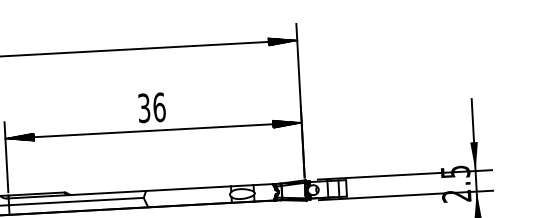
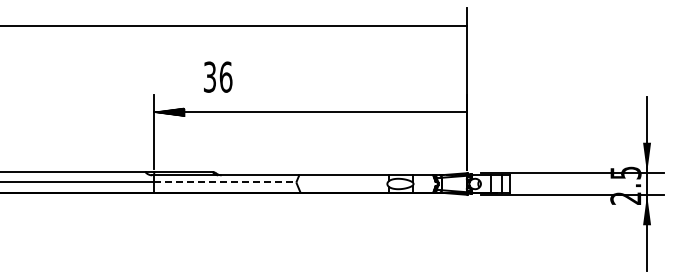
hatch: (282, 41) -> (451, 25), removed
text: (152, 107) -> (218, 76), moved
hatch: (287, 123) -> (451, 112), removed
line: (76, 201) -> (225, 182), solid -> dashed

